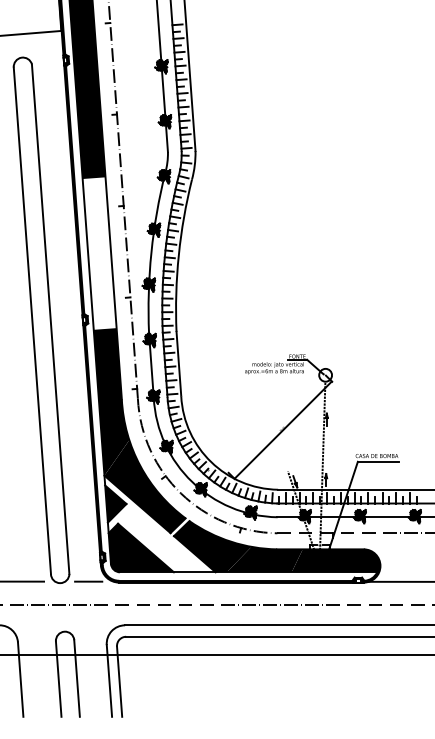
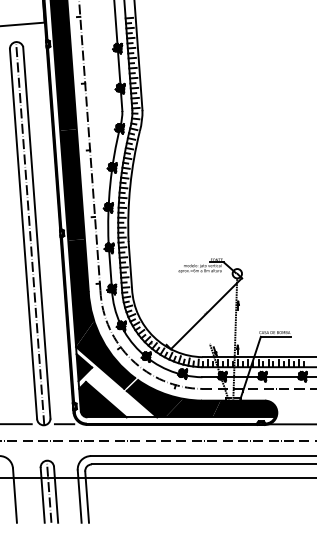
fill: (99, 253) -> (72, 184), added
line: (41, 320) -> (30, 233), added
line: (67, 673) -> (49, 491), added

